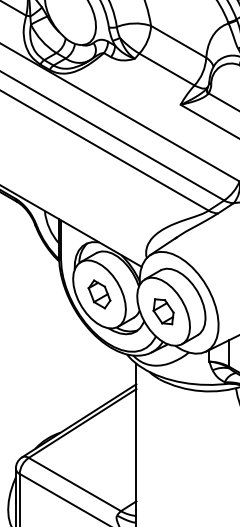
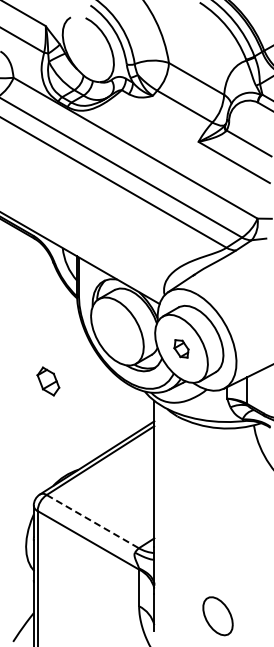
part: (99, 294) -> (48, 381), moved
part: (163, 311) -> (181, 348), size x0.7
line: (75, 484) -> (93, 521), solid -> dashed

